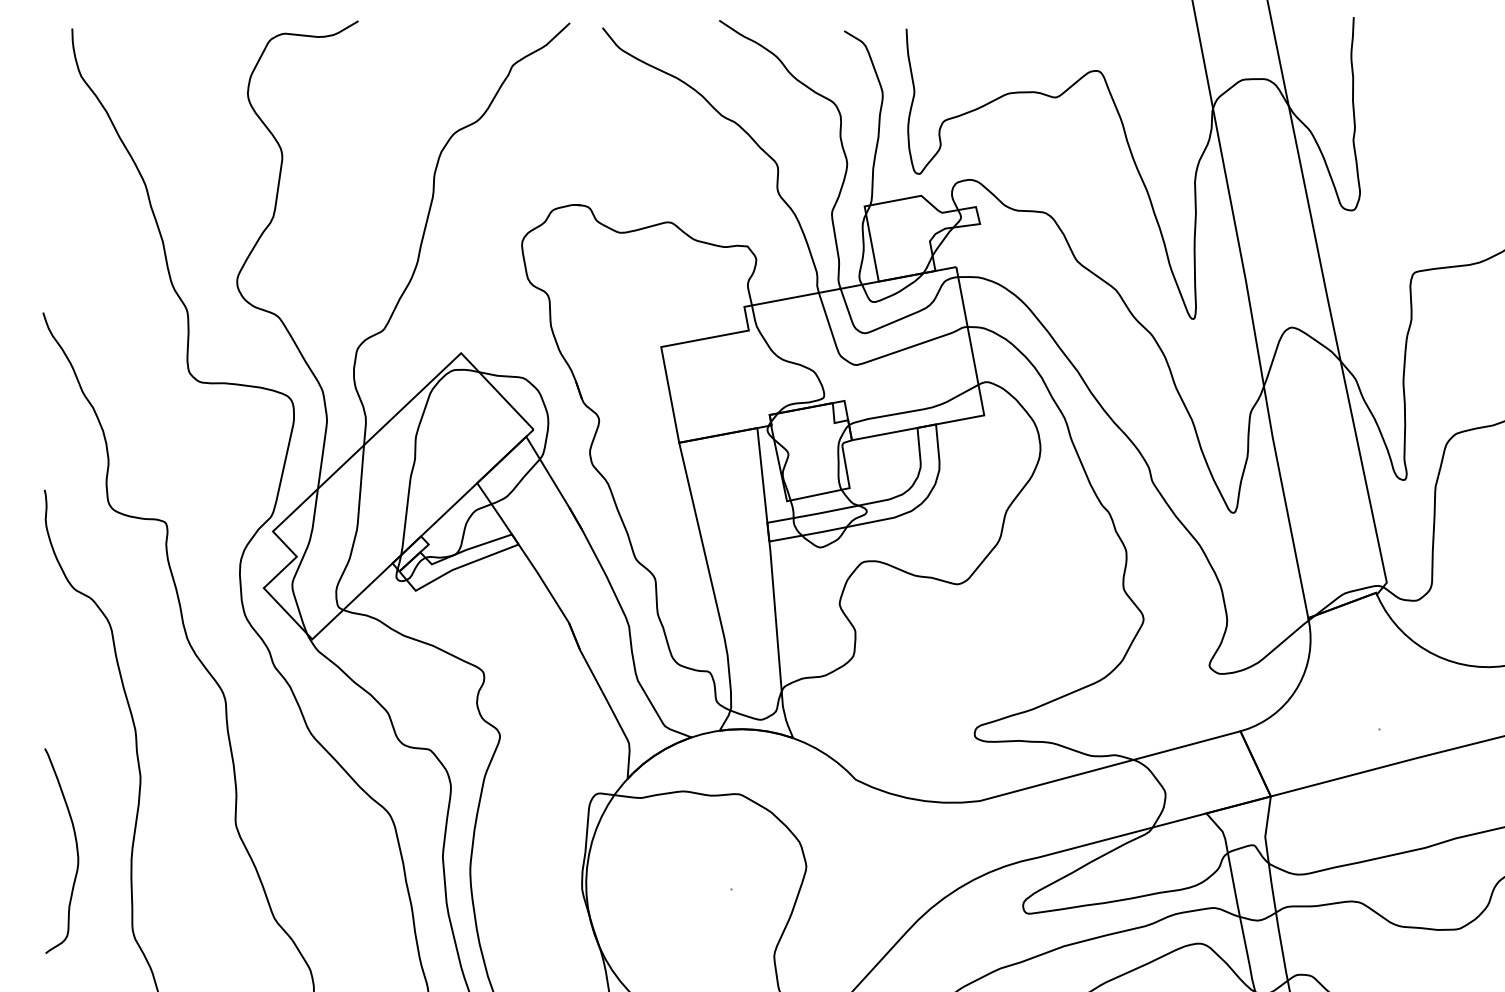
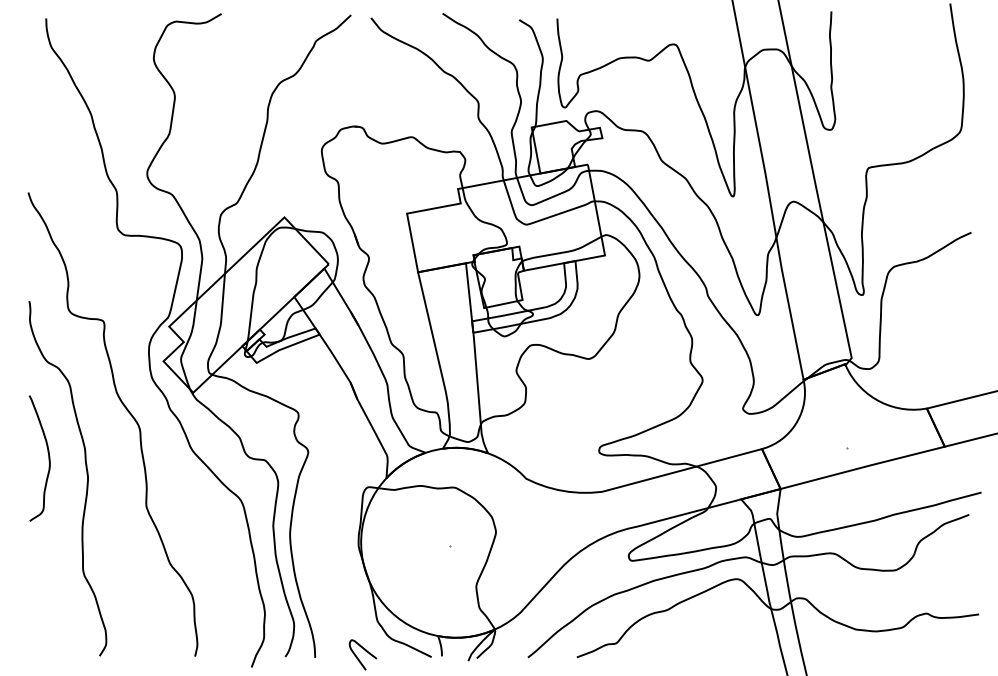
curve: (76, 851) -> (48, 458), moved

